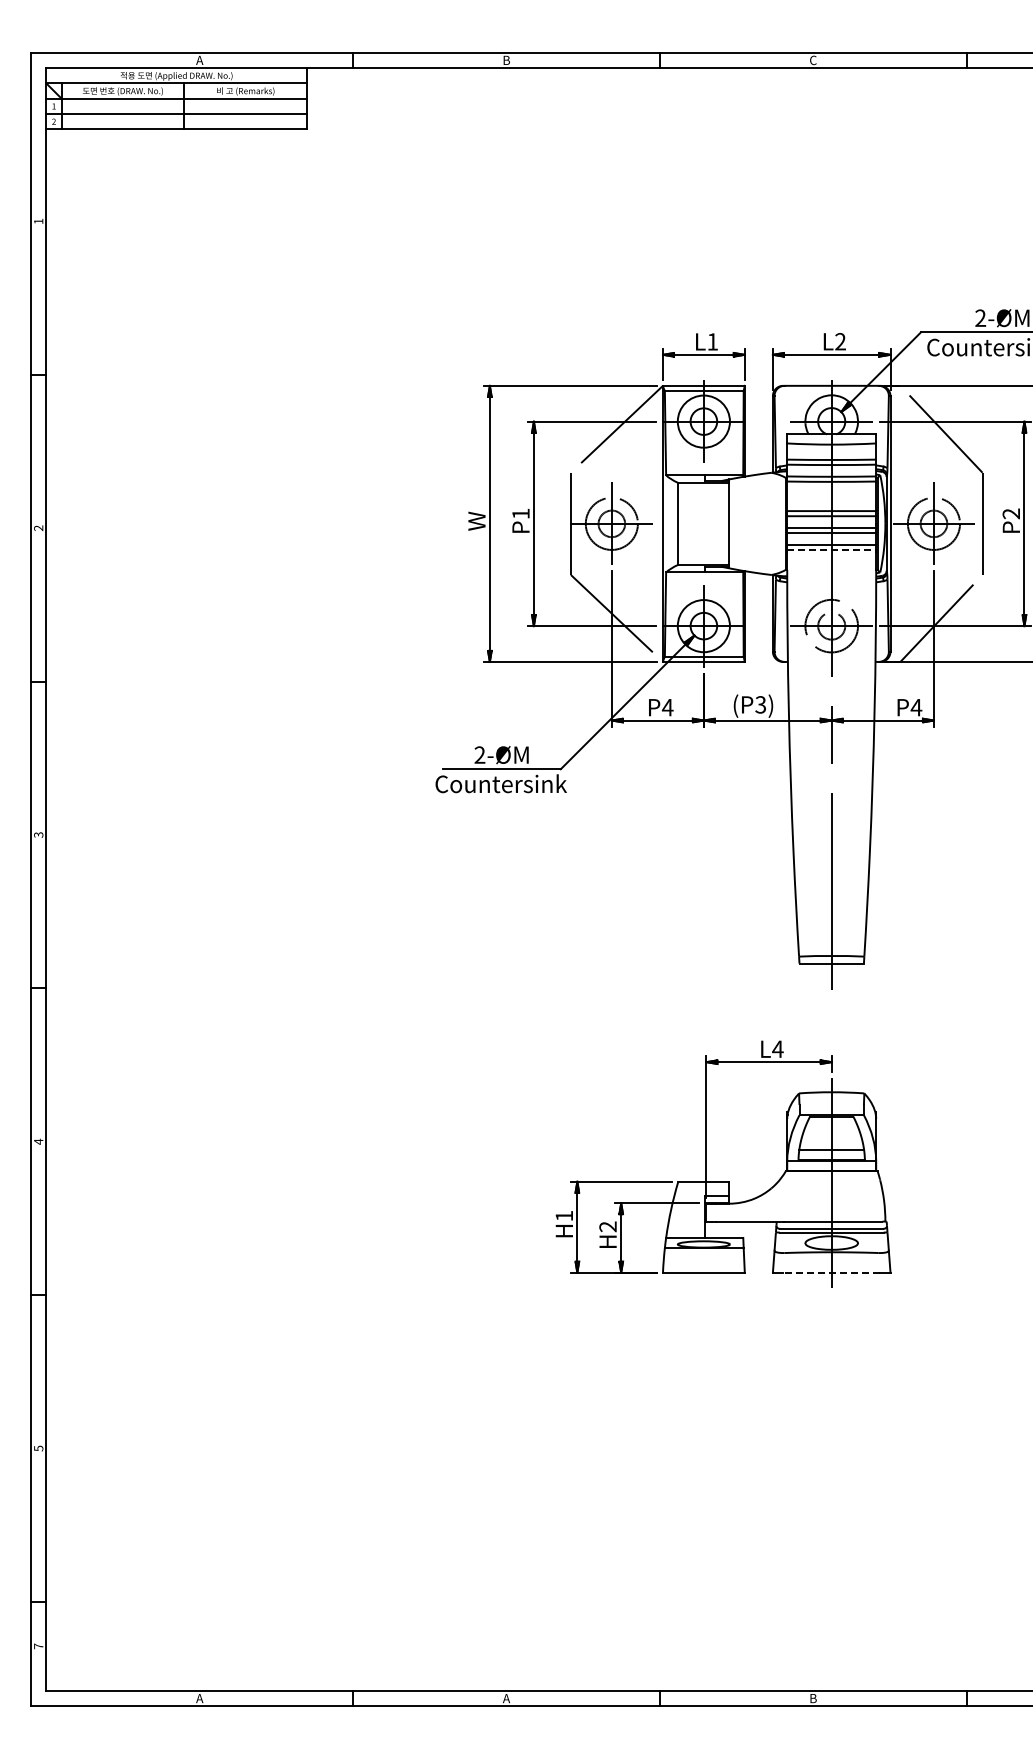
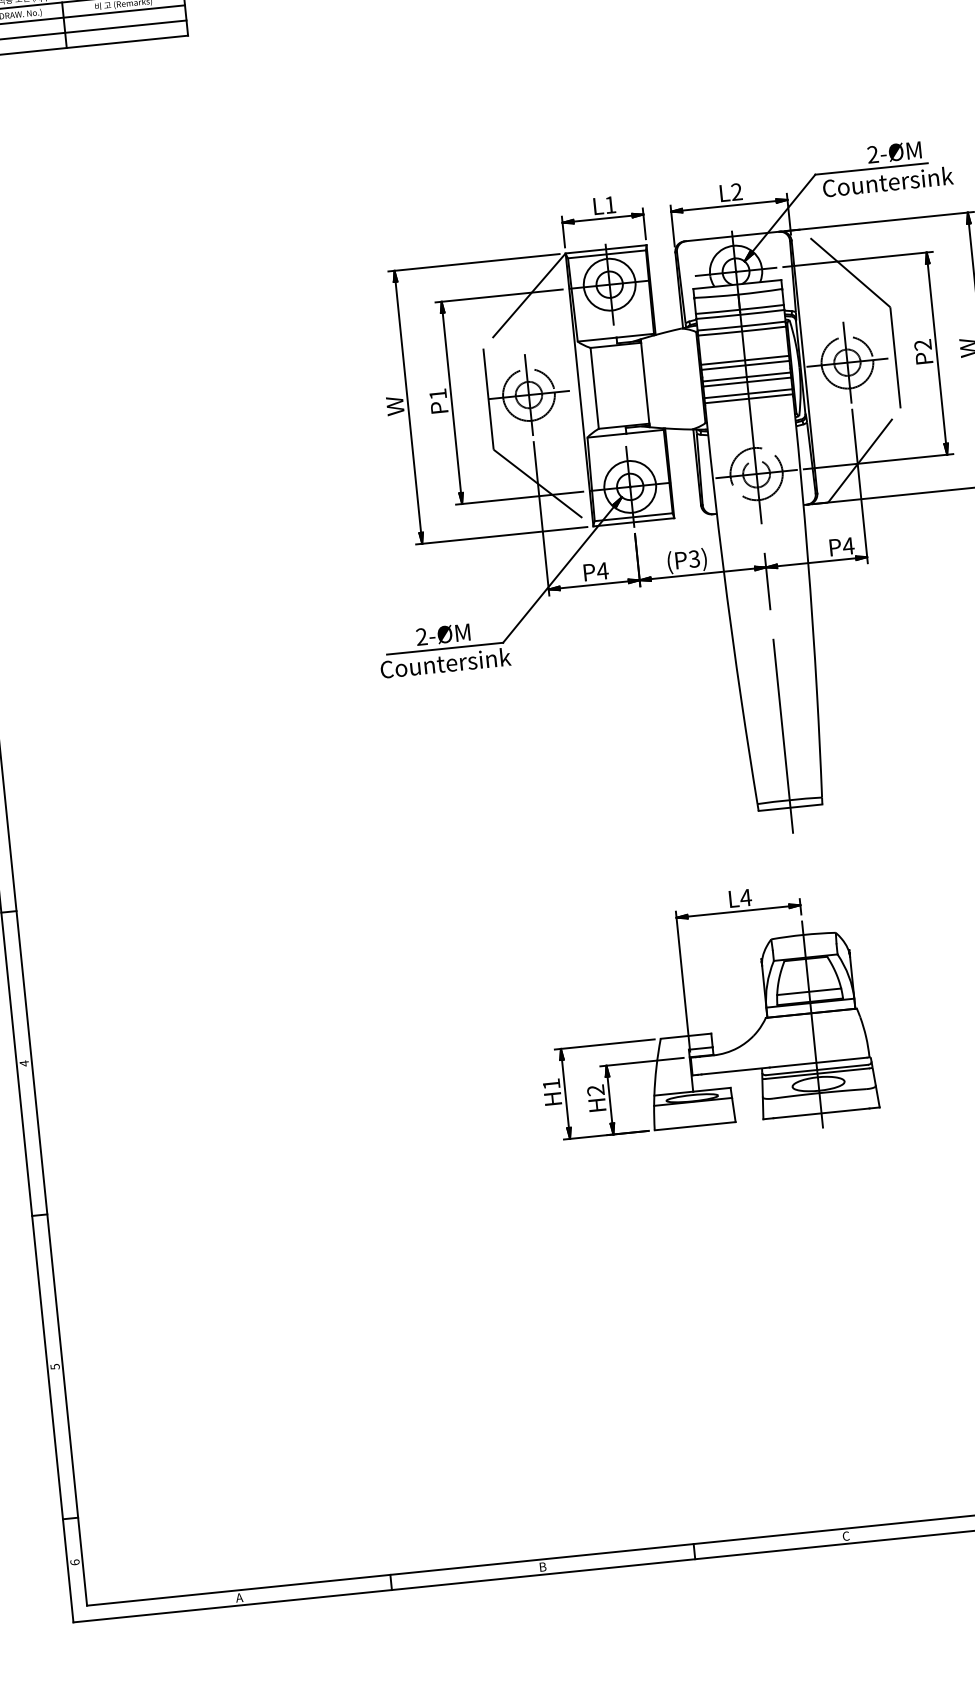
line: (832, 549) -> (749, 398), dashed -> solid
line: (831, 1272) -> (821, 1113), dashed -> solid
text: (38, 1646) -> (74, 1562), 7 -> 6
text: (506, 1698) -> (542, 1566), A -> B
text: (813, 1698) -> (846, 1536), B -> C

